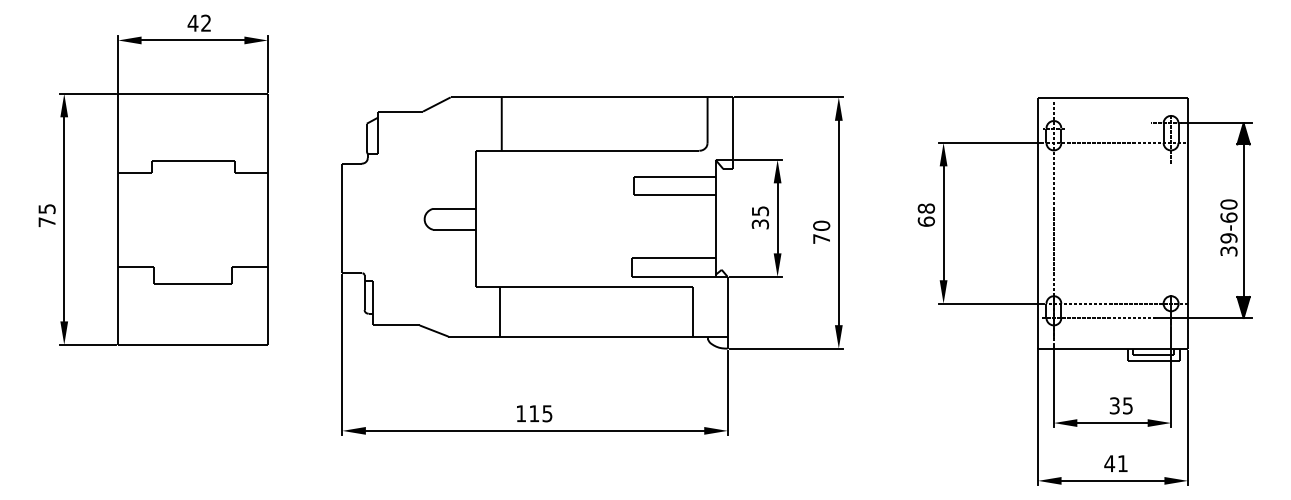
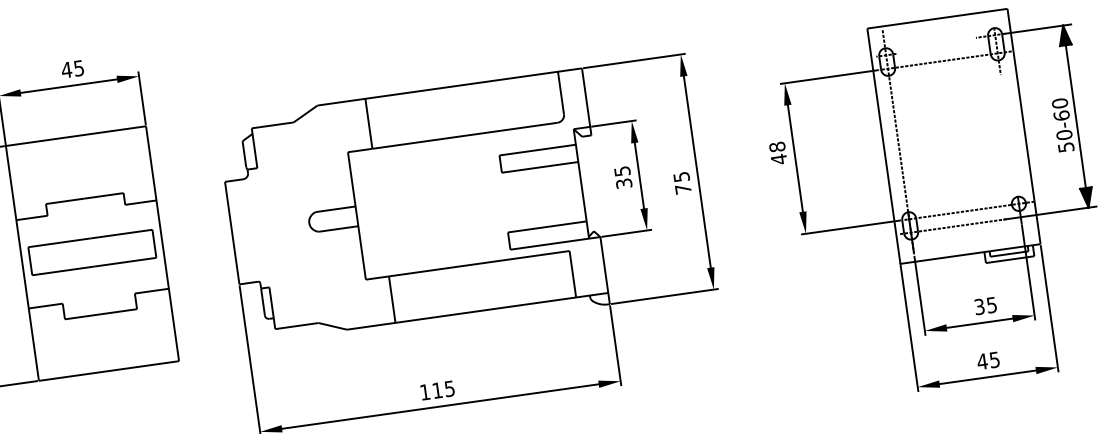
text: (205, 22) -> (78, 67), 42 -> 45
part: (192, 217) -> (91, 251), added
text: (925, 221) -> (778, 159), 68 -> 48
text: (821, 225) -> (681, 176), 70 -> 75
text: (1228, 244) -> (1064, 140), 39-60 -> 50-60
text: (1122, 463) -> (994, 359), 41 -> 45

